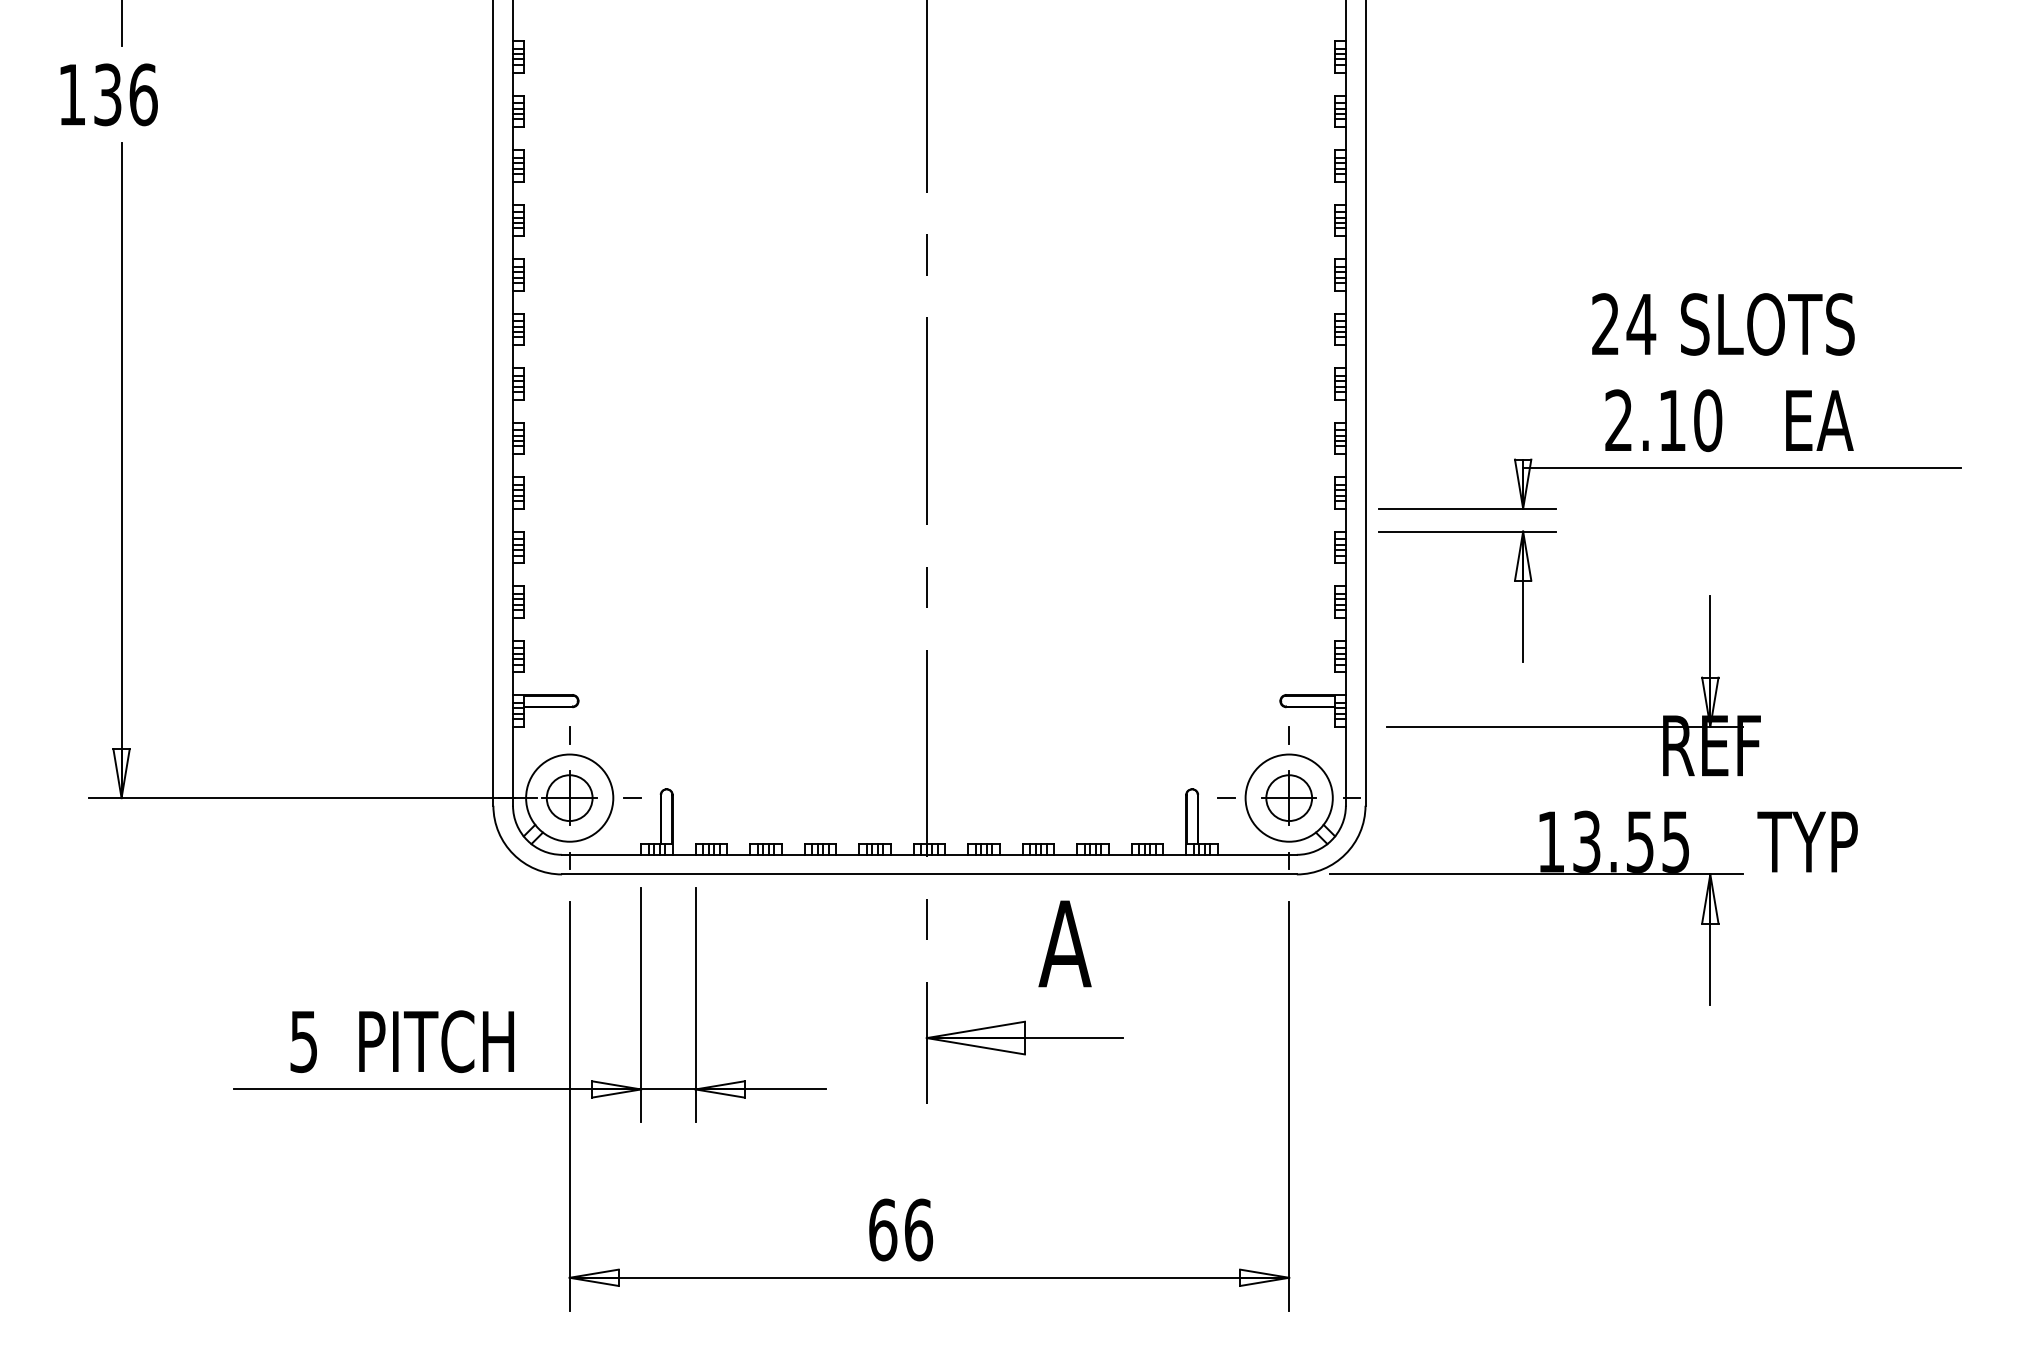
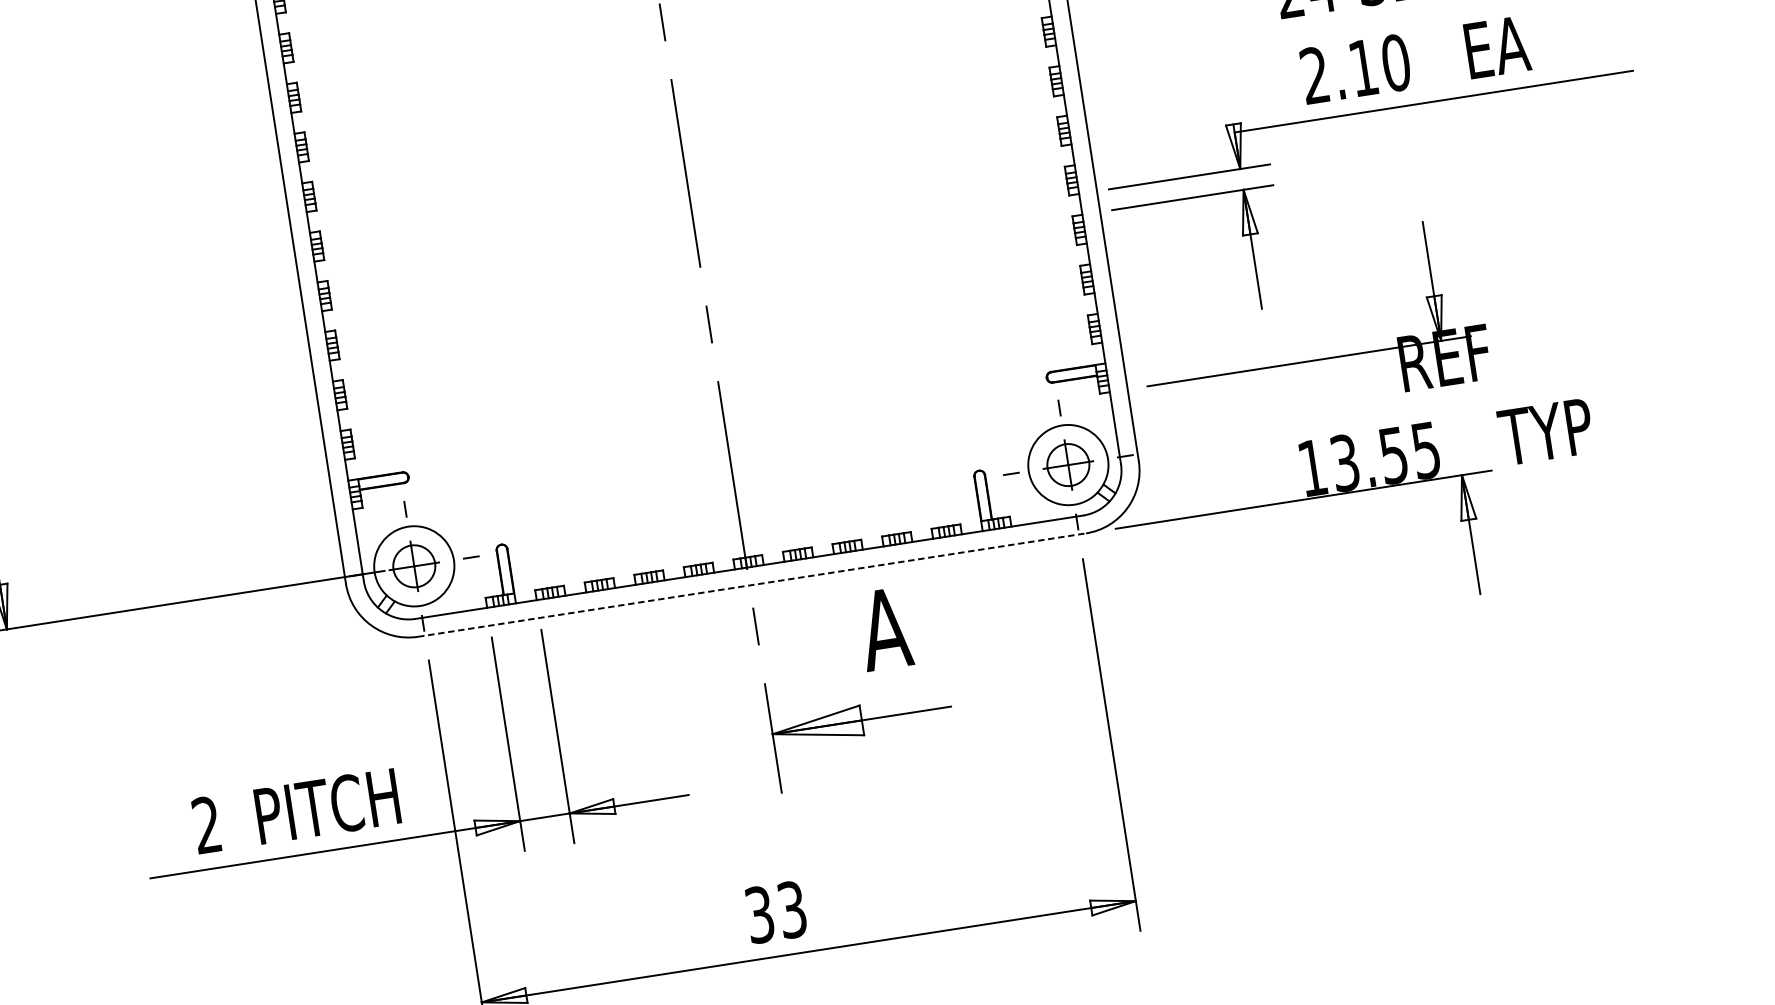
line: (929, 874) -> (752, 585), solid -> dashed
text: (303, 1041) -> (206, 825), 5 -> 2
text: (901, 1229) -> (776, 911), 66 -> 33

